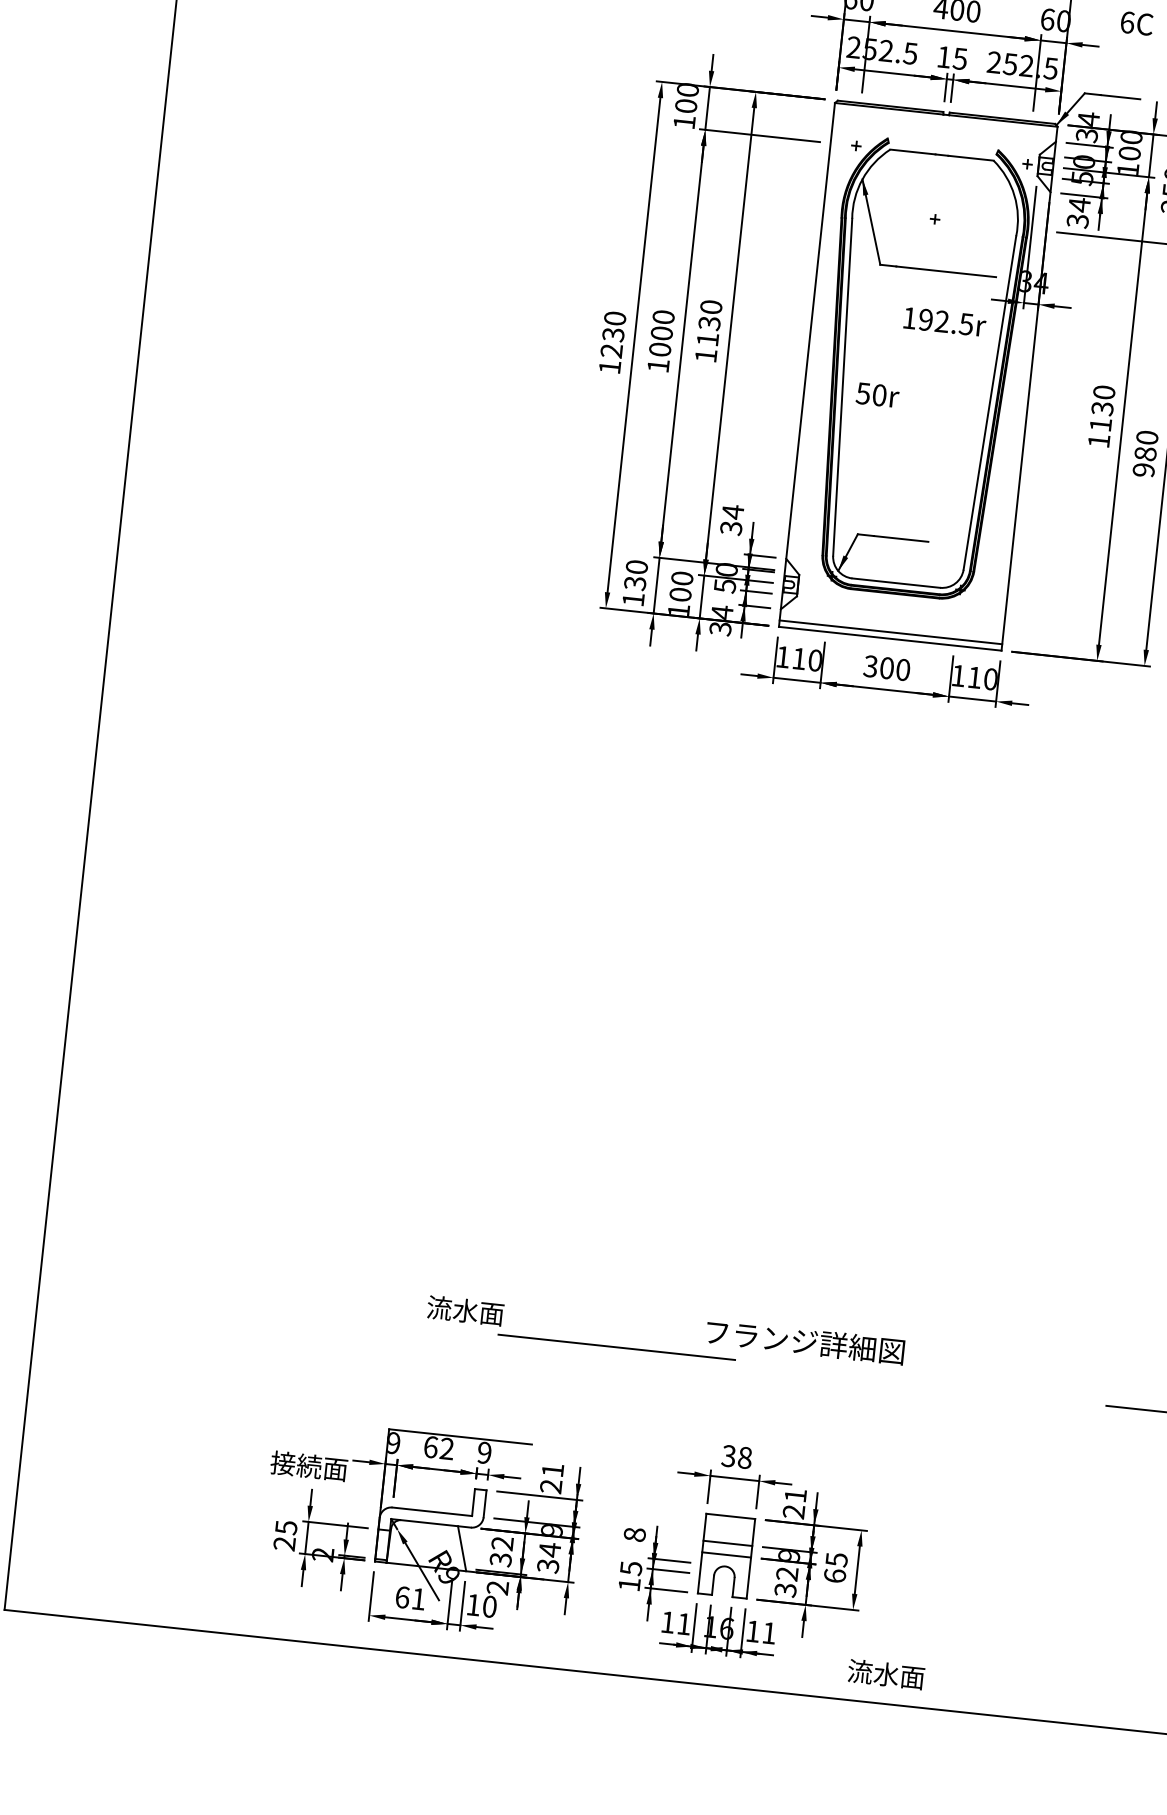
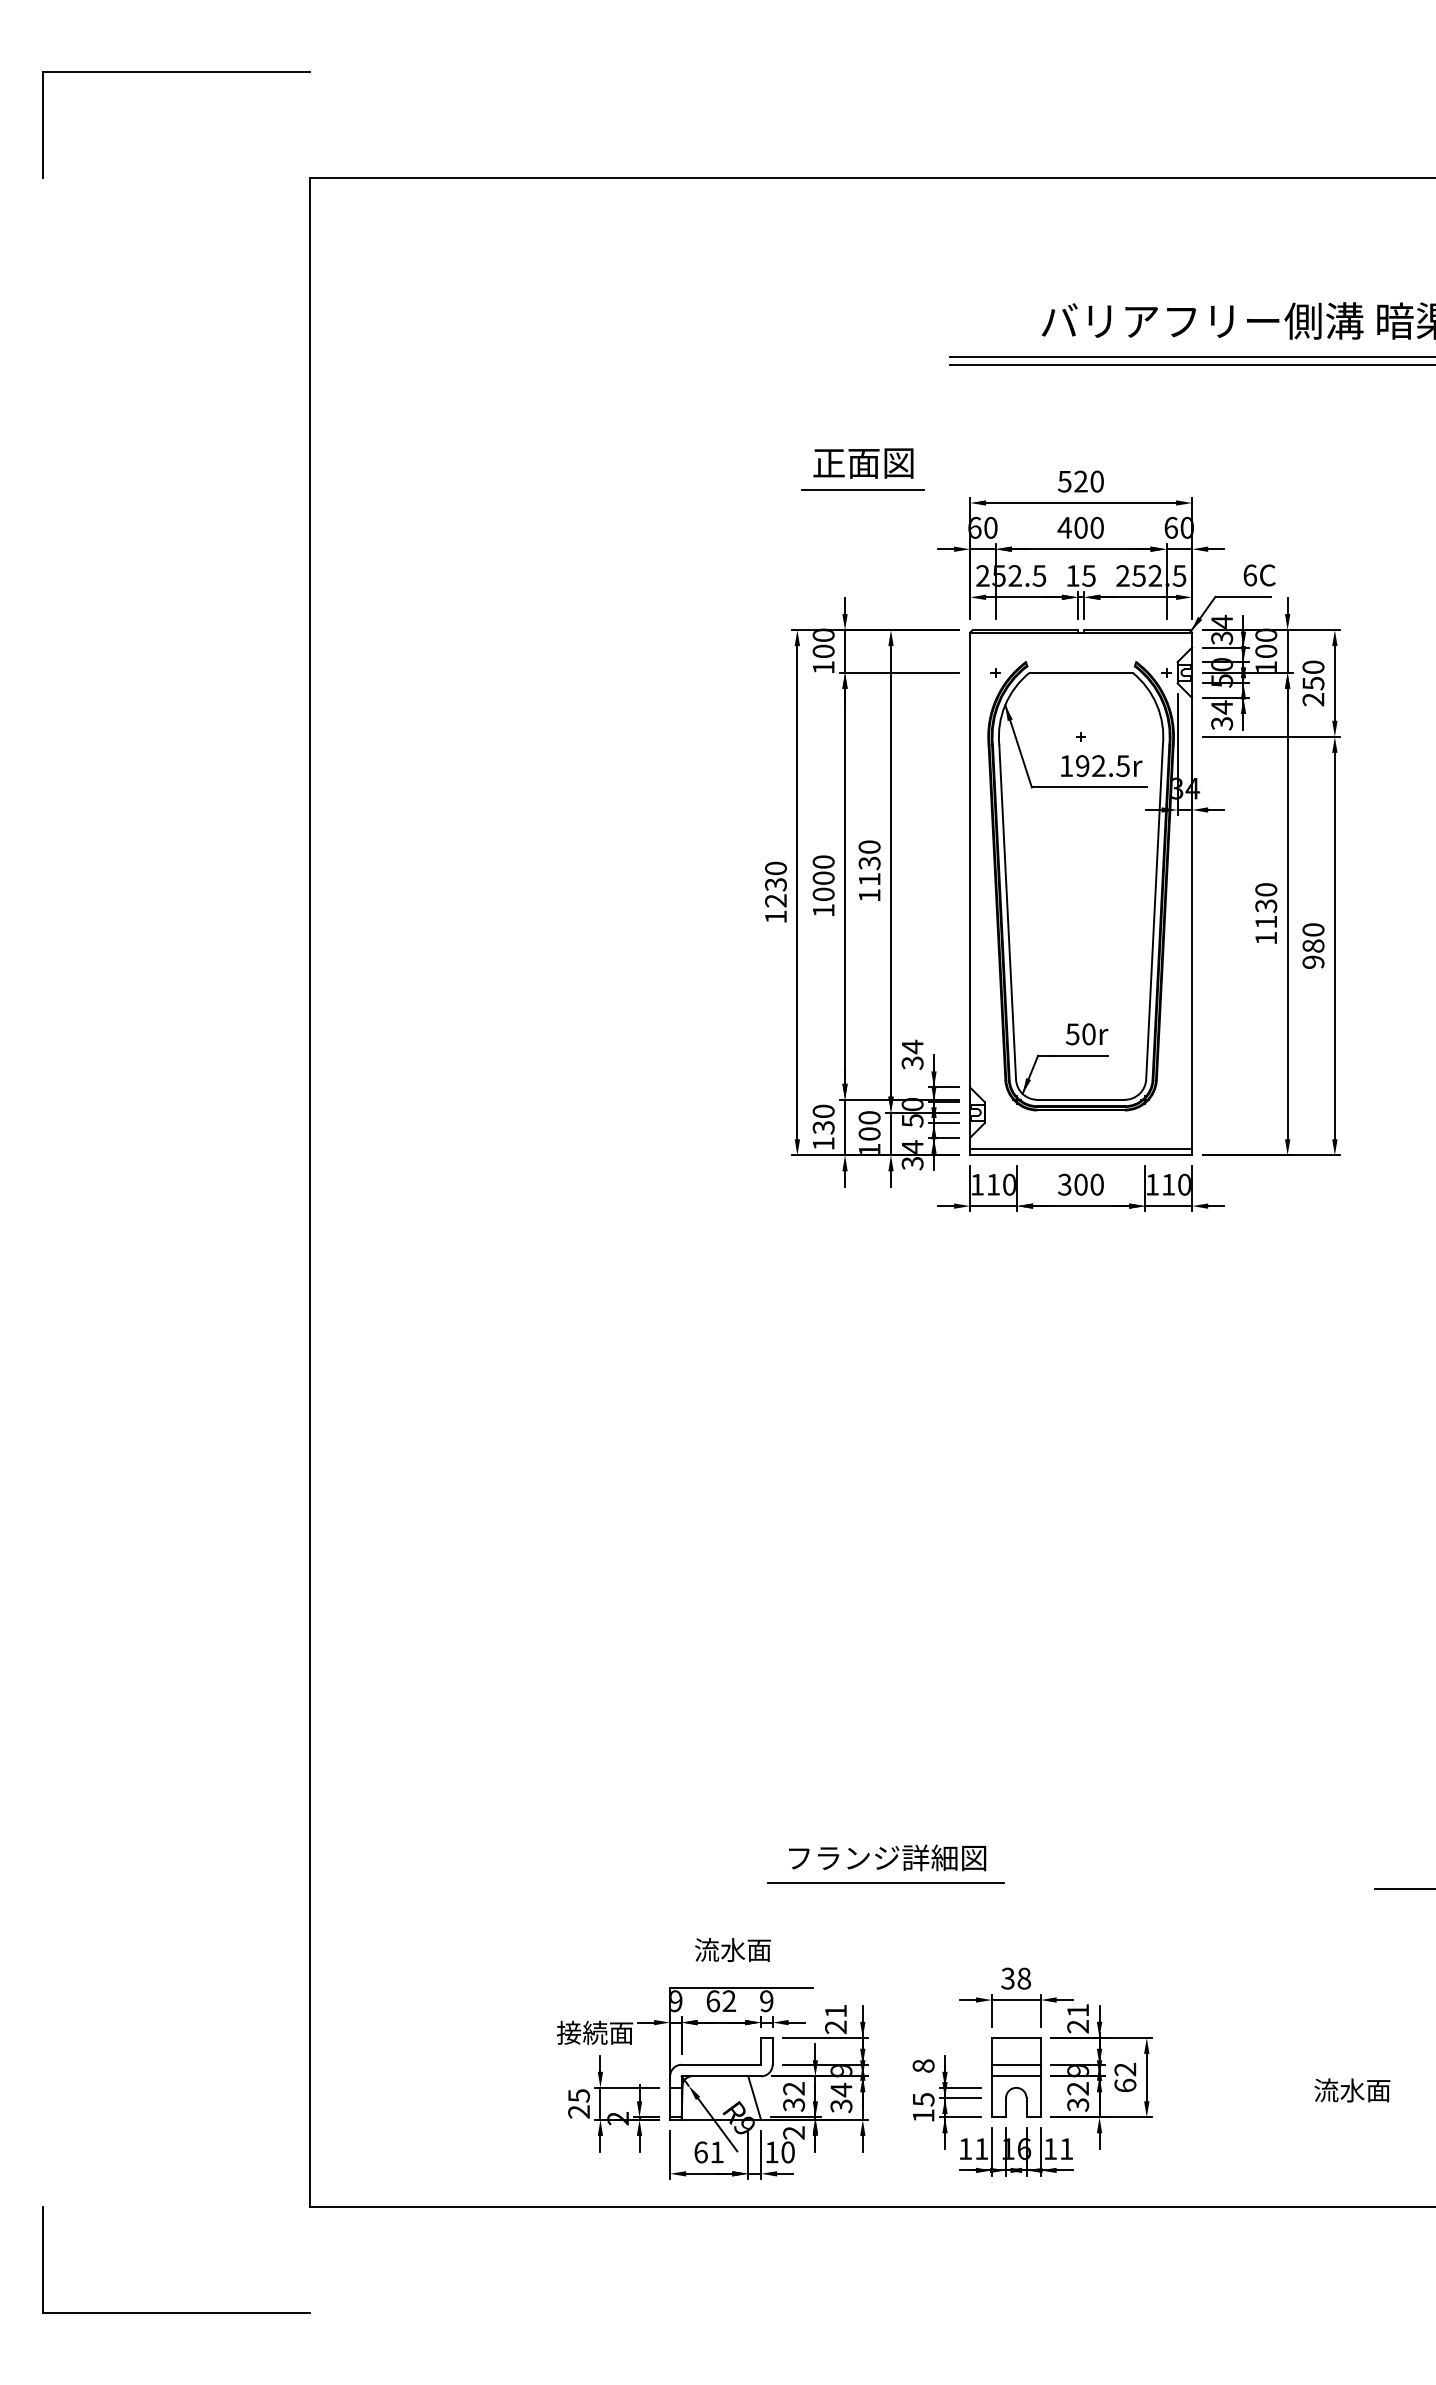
text: (1136, 23) -> (1259, 575), moved
text: (944, 322) -> (1101, 766), moved
text: (877, 395) -> (1086, 1034), moved
text: (465, 1311) -> (732, 1950), moved
text: (805, 1341) -> (887, 1857), moved
text: (836, 1559) -> (1125, 2069), 65 -> 62
text: (886, 1674) -> (1352, 2090), moved

